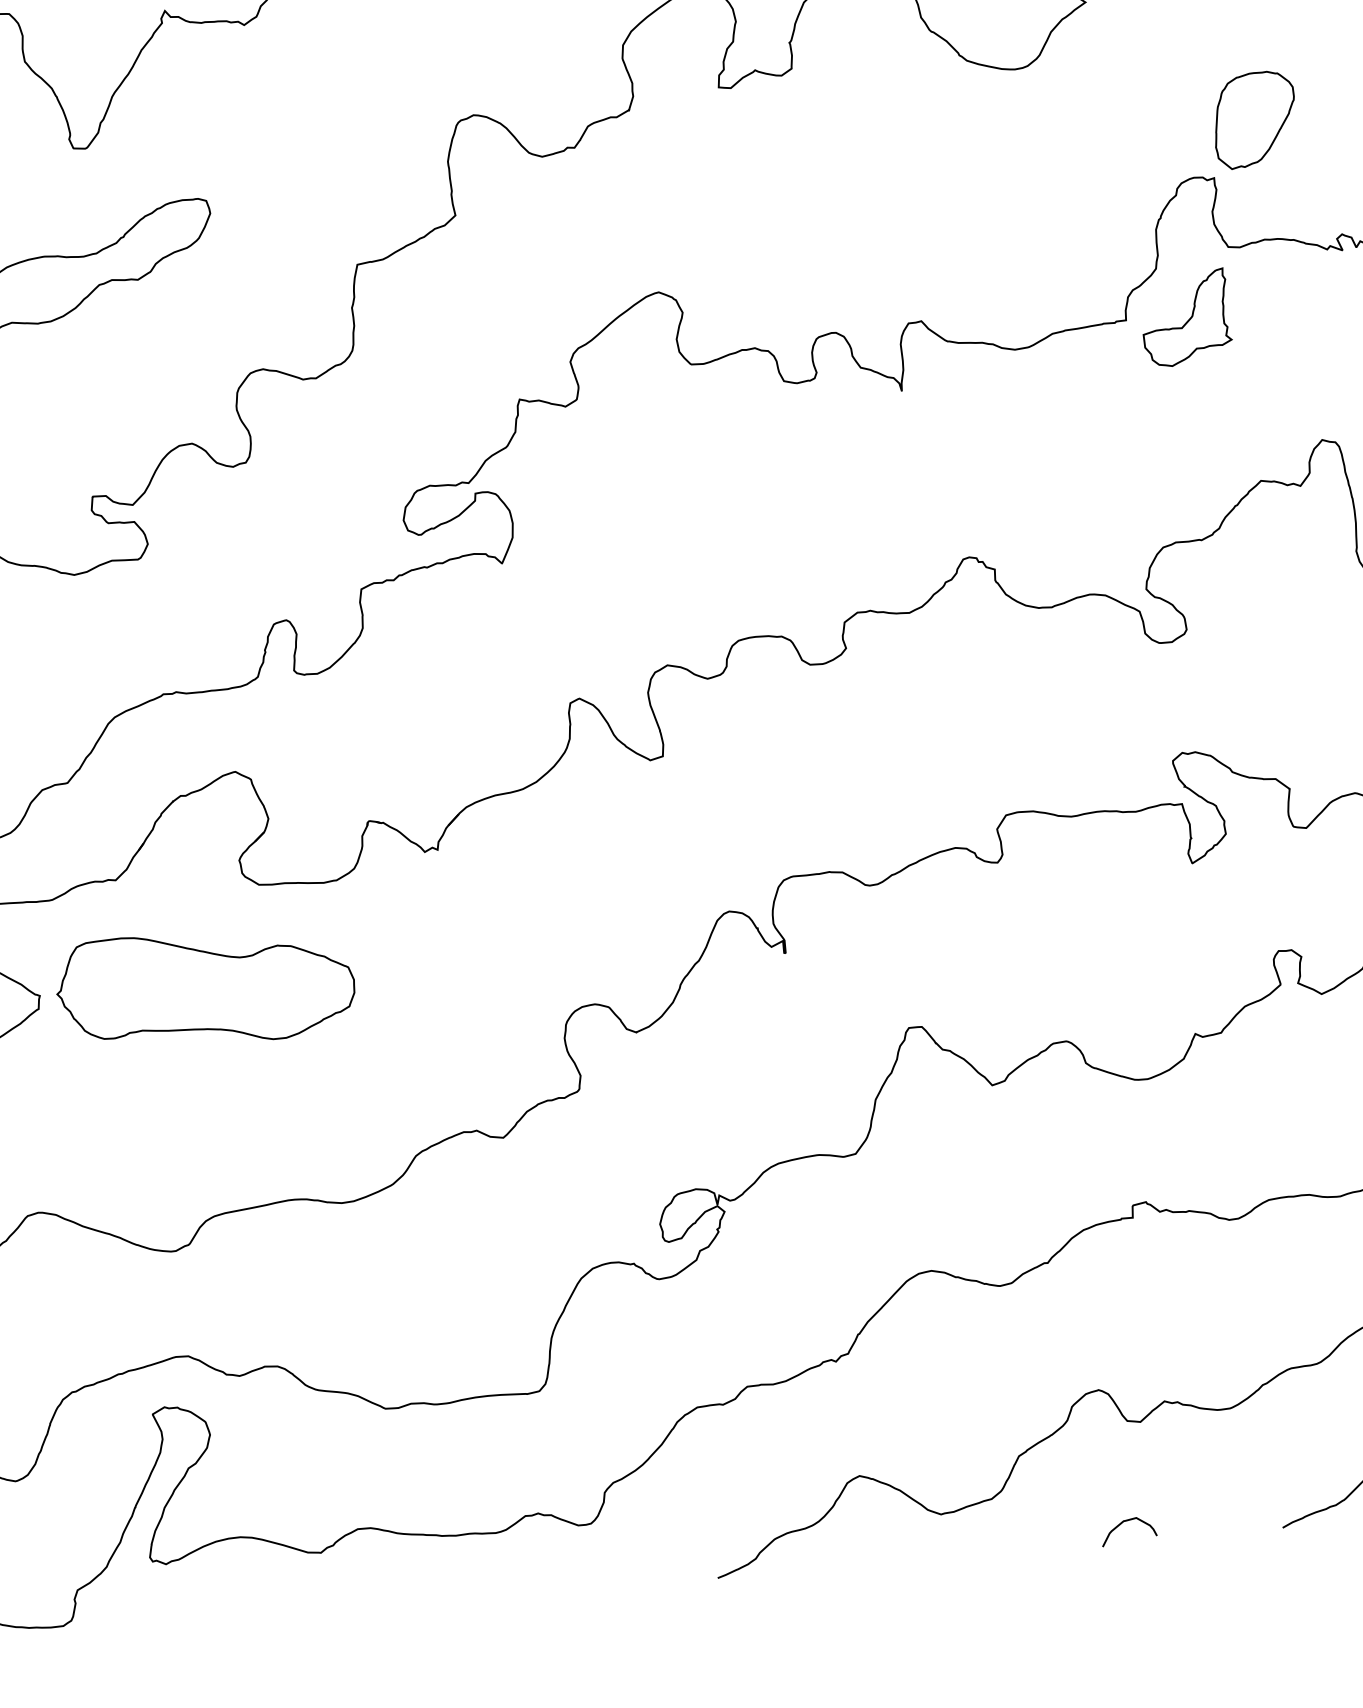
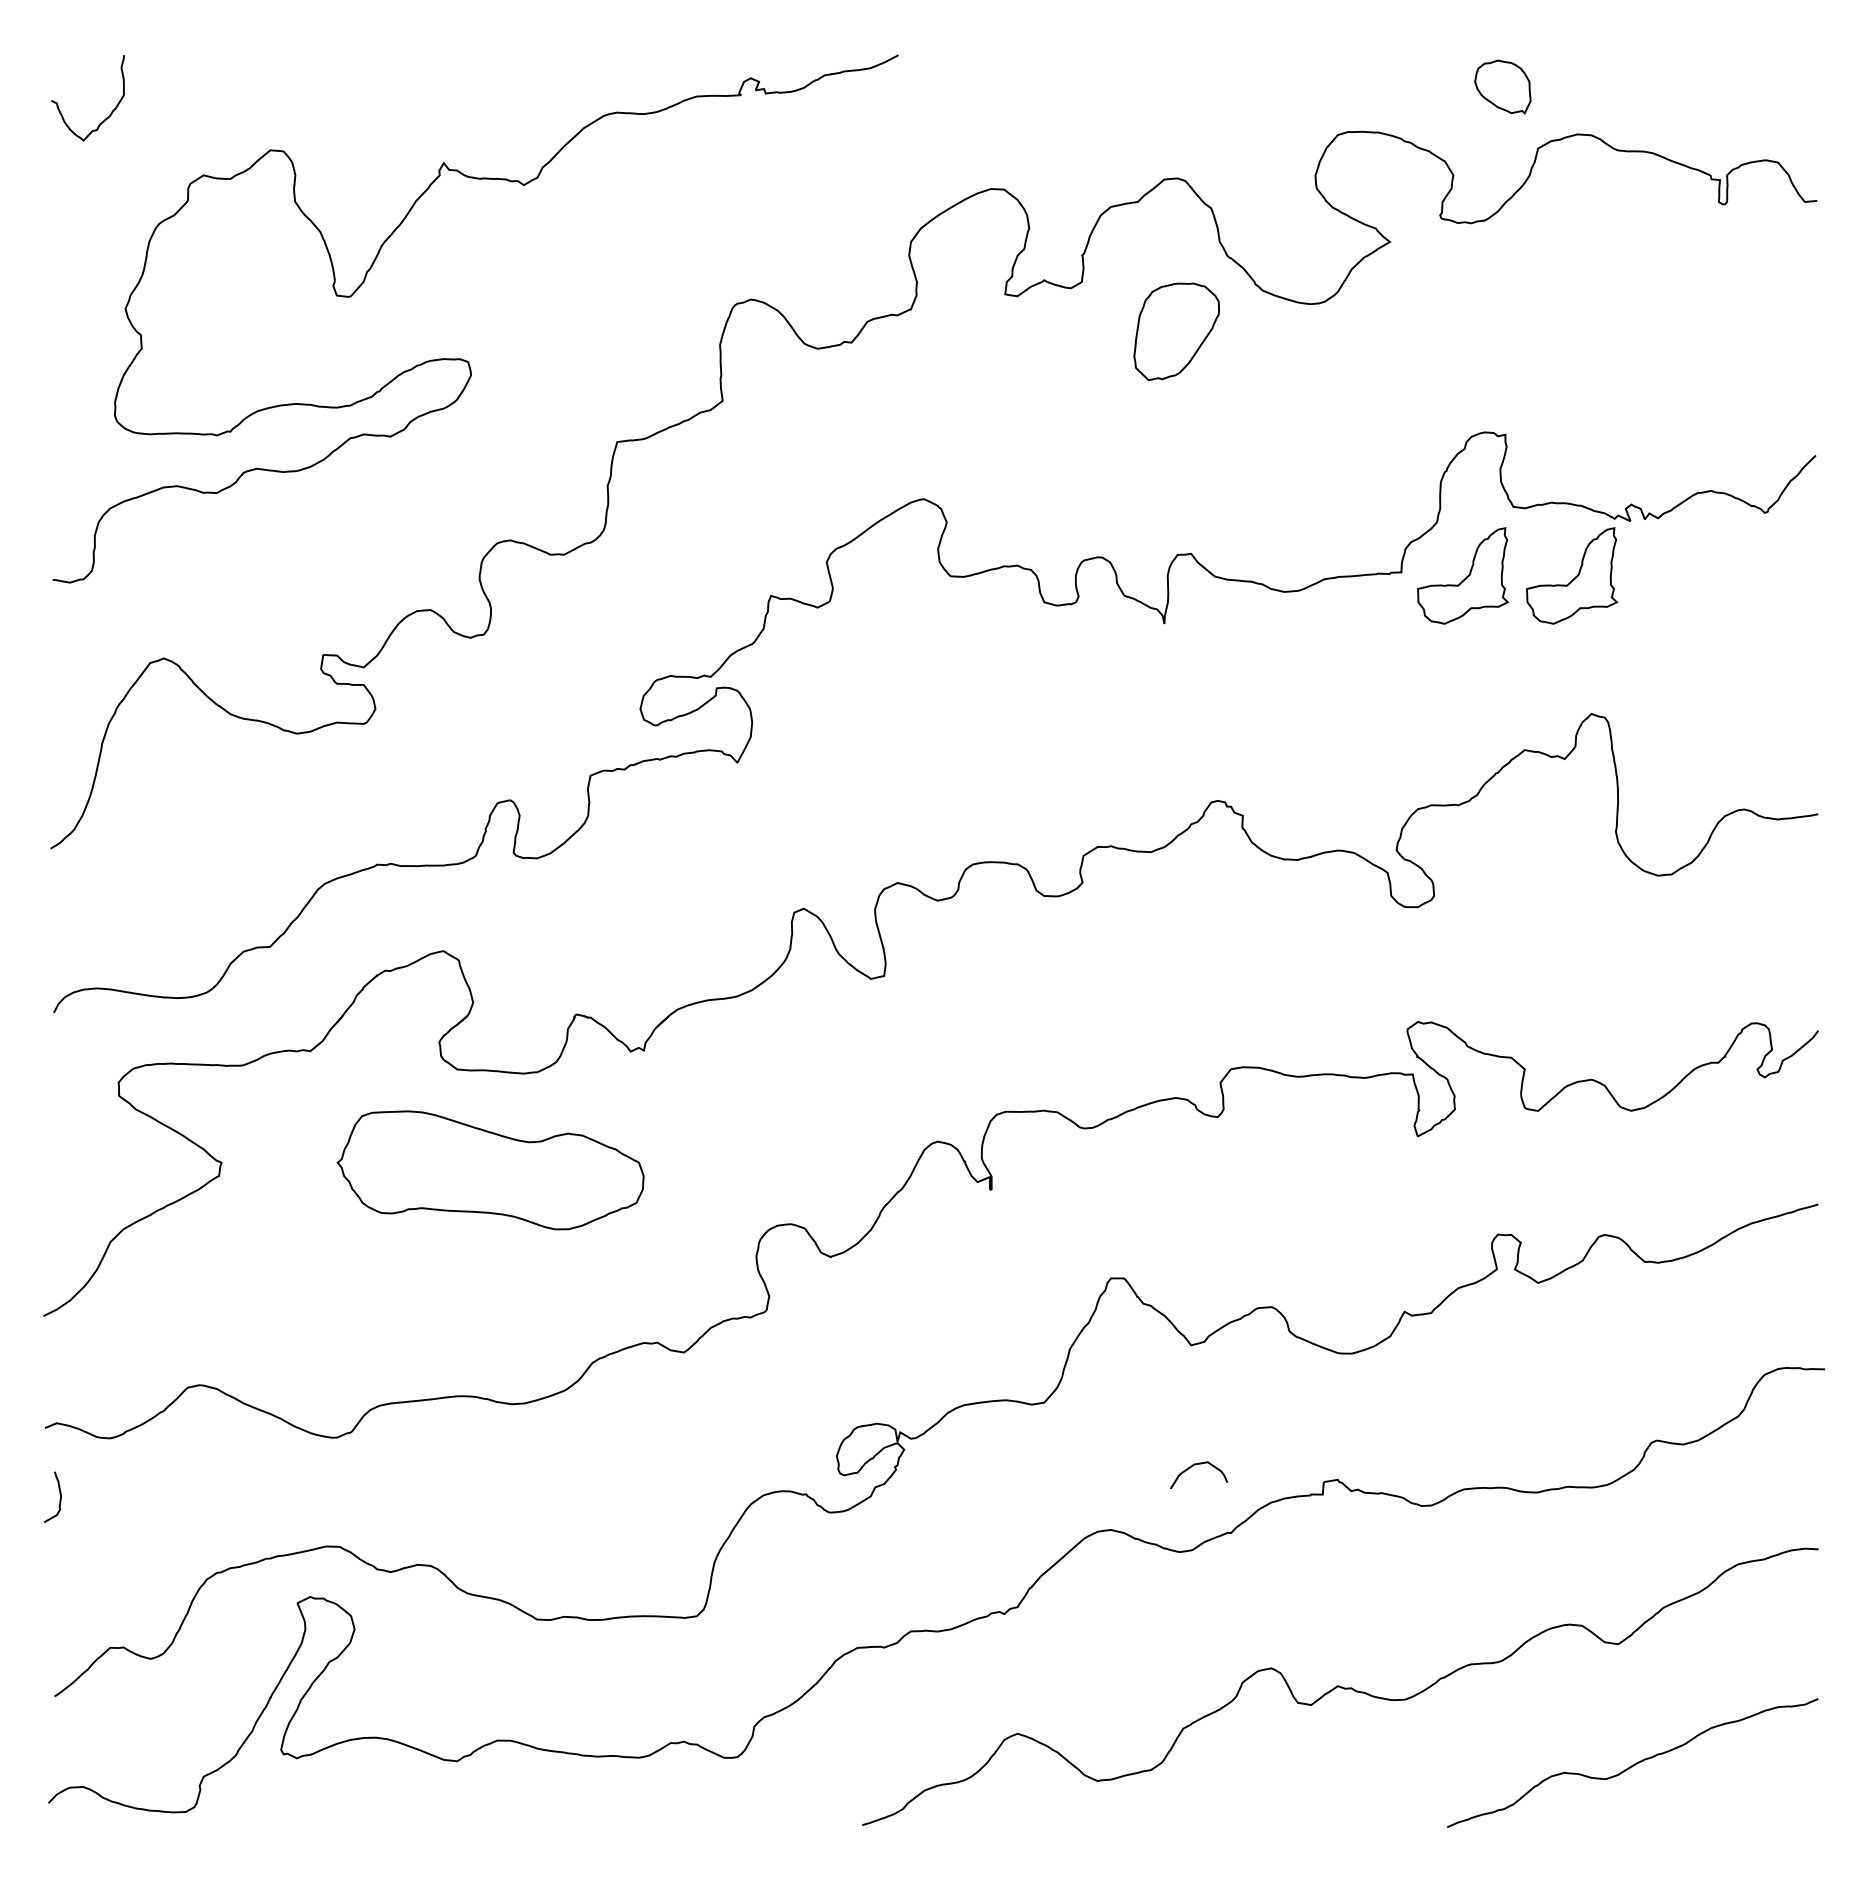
part: (1254, 119) -> (1176, 331), moved
part: (1291, 308) -> (1572, 575), added
part: (205, 988) -> (490, 1170), moved
curve: (1125, 1522) -> (1196, 1465), moved

